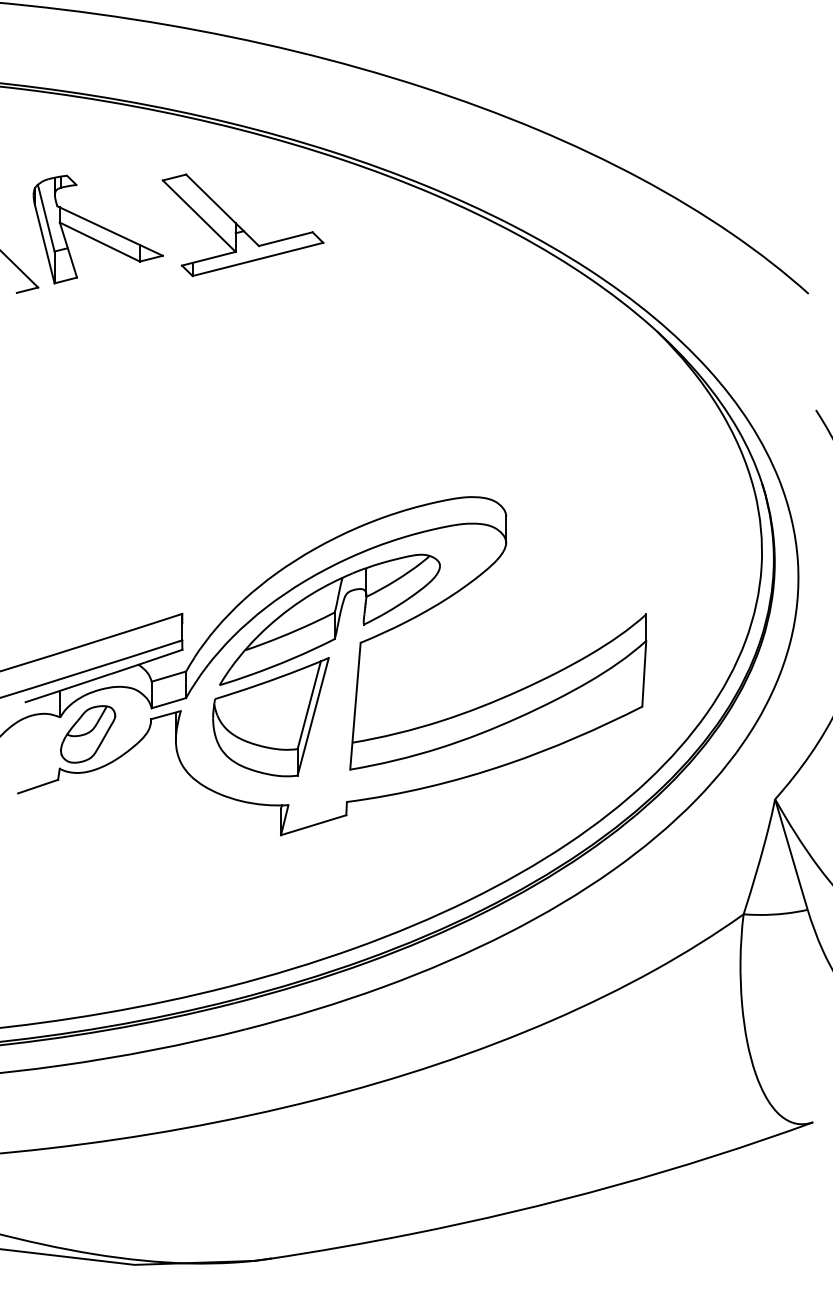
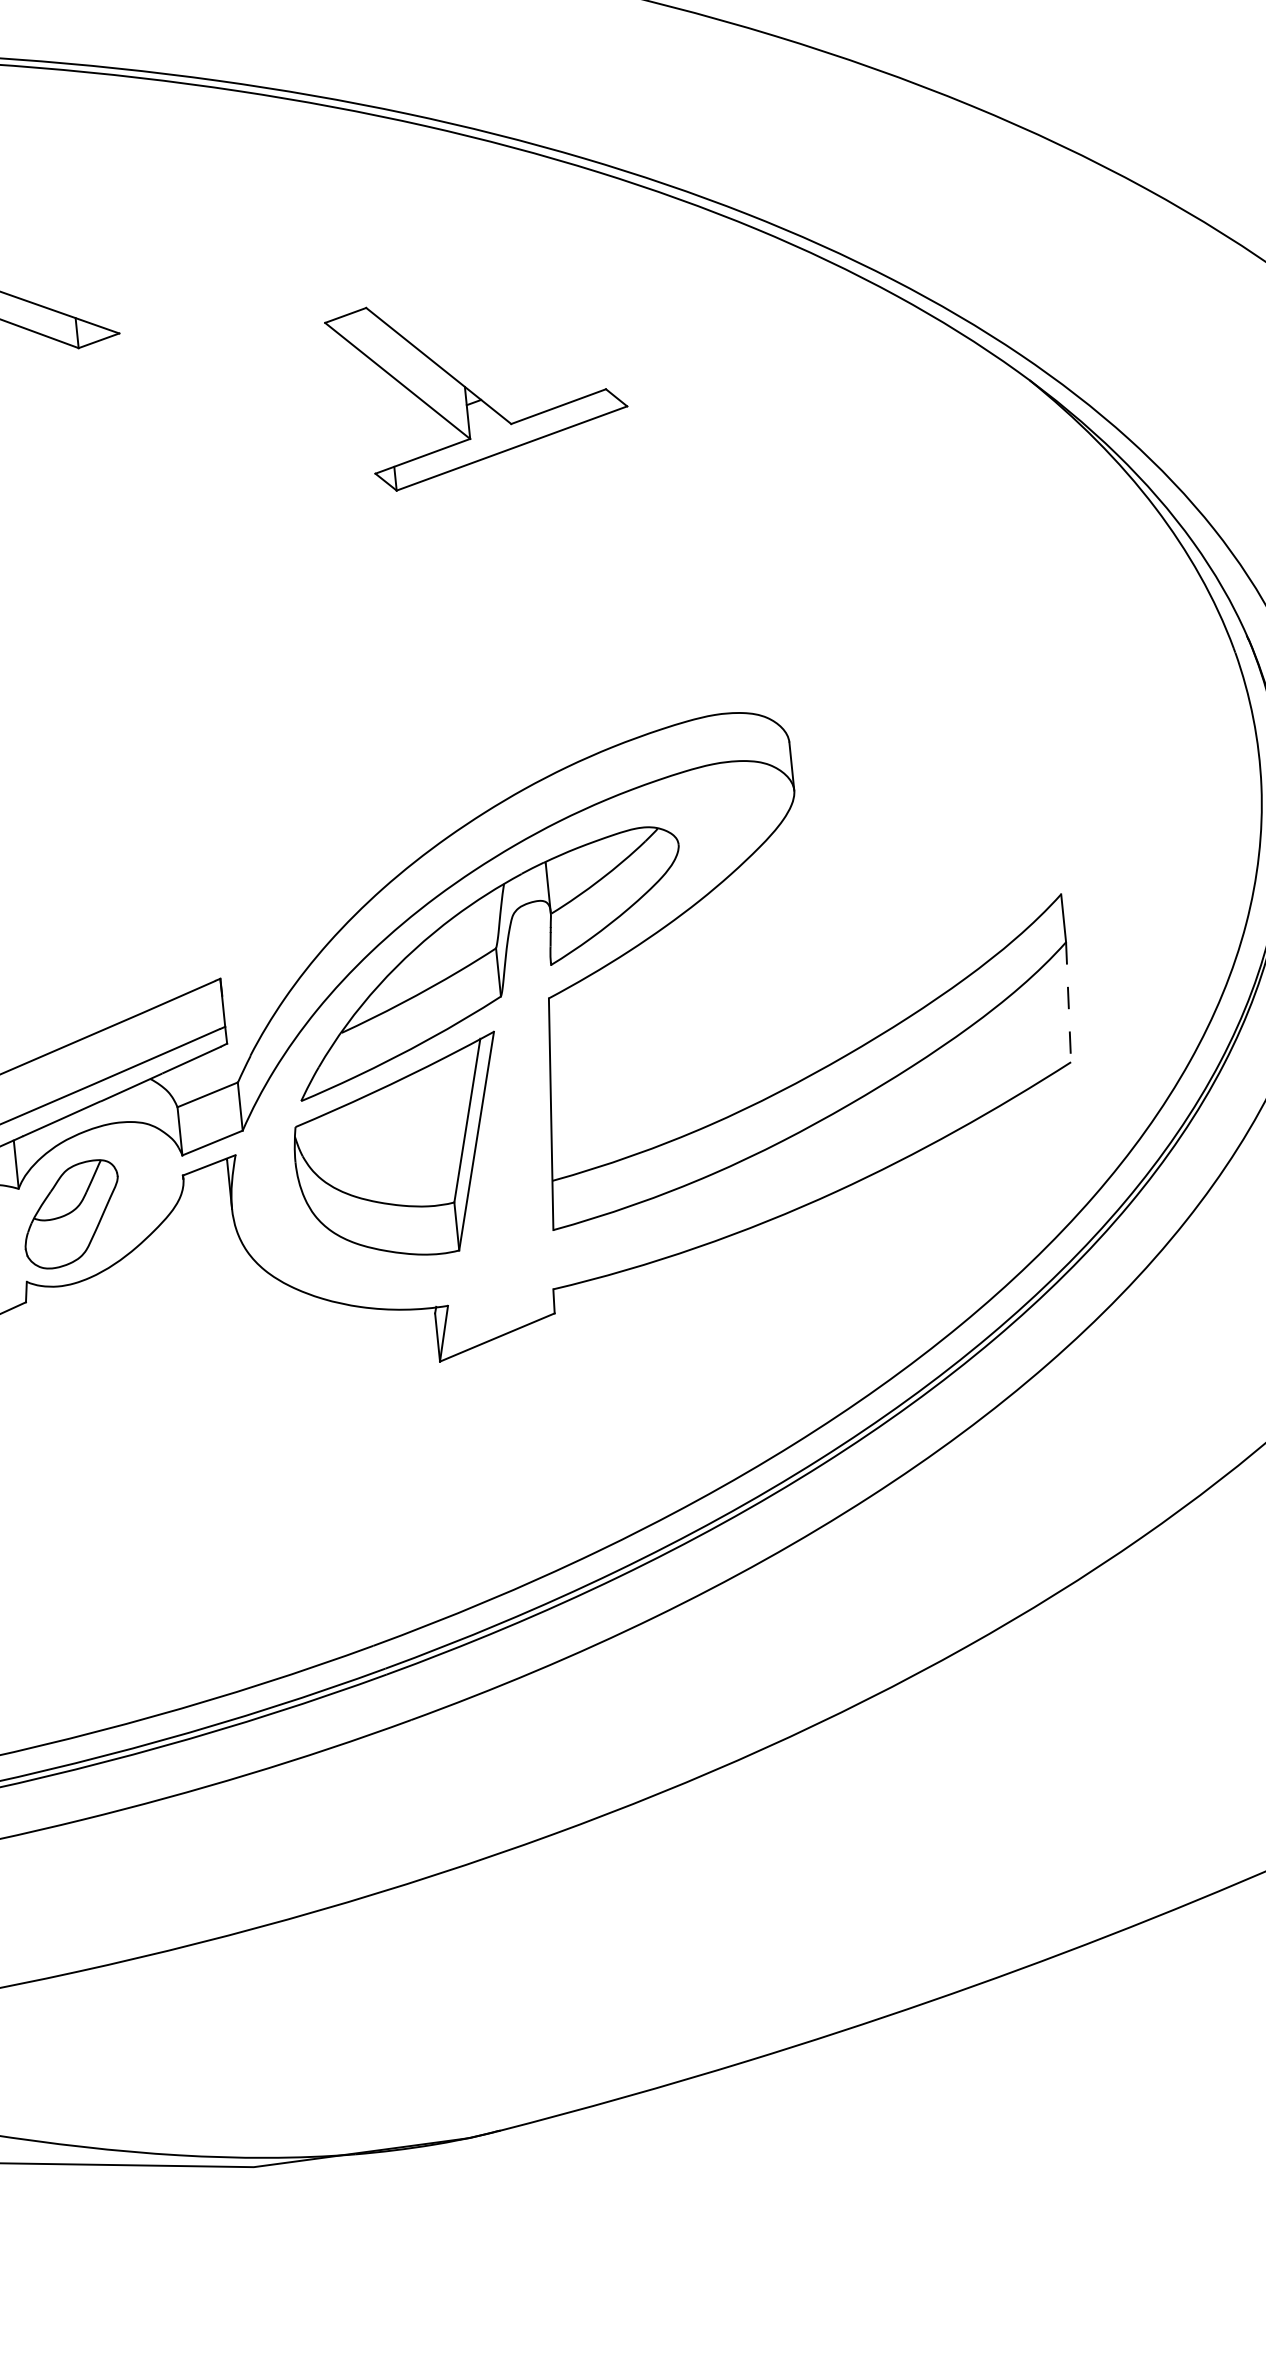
part: (242, 225) -> (477, 389), moved
line: (644, 673) -> (1068, 1001), solid -> dashed

